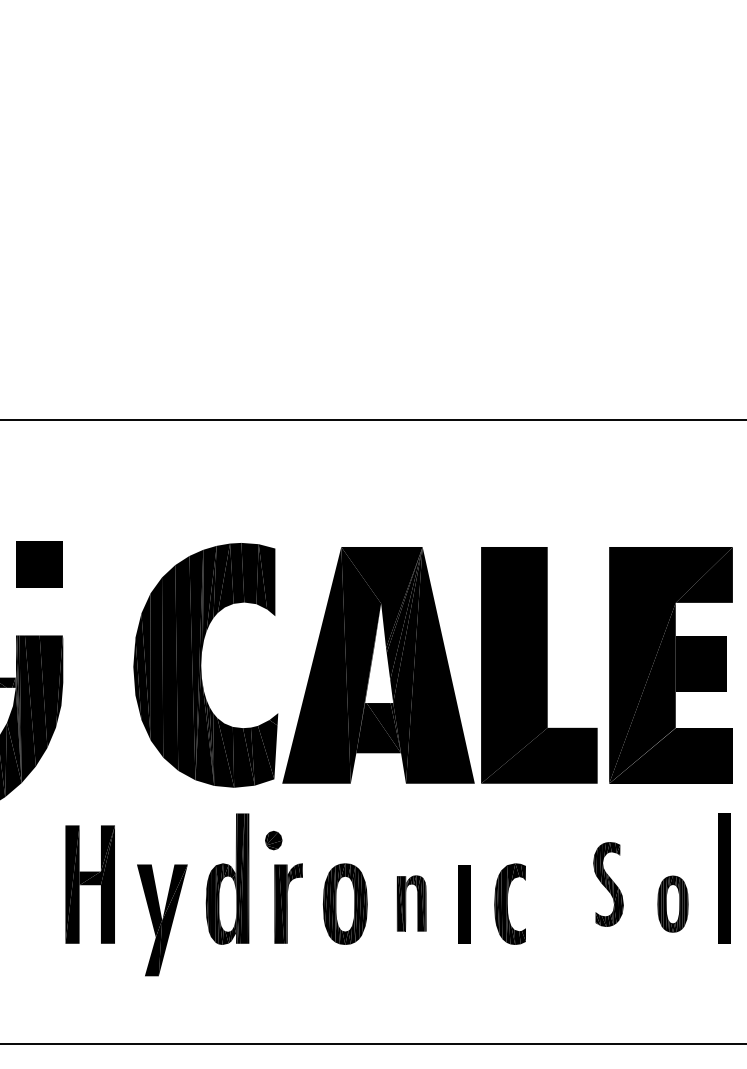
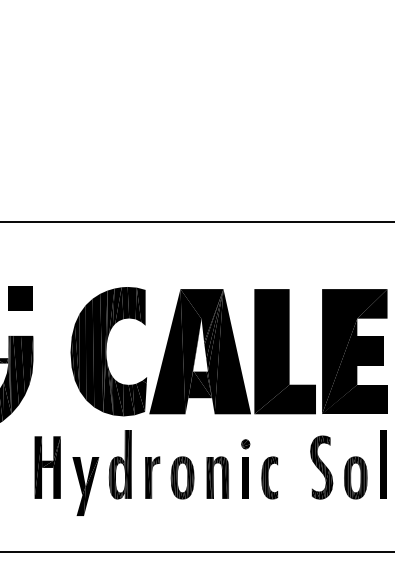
part: (273, 840) -> (245, 444), moved
part: (608, 884) -> (321, 467), size x1.43
part: (411, 903) -> (217, 477), size x1.43
part: (672, 903) -> (355, 477), size x1.43

